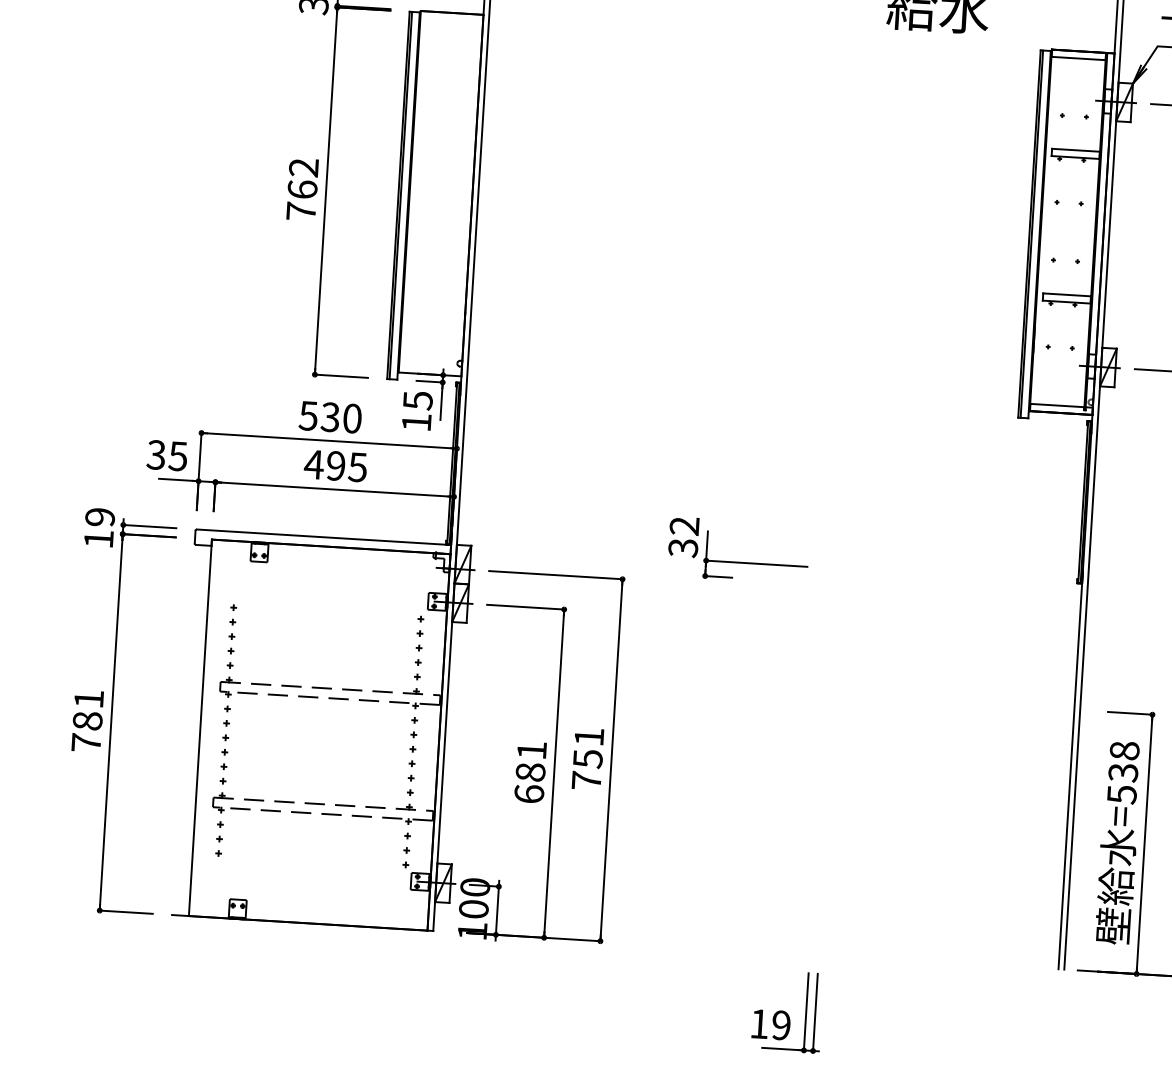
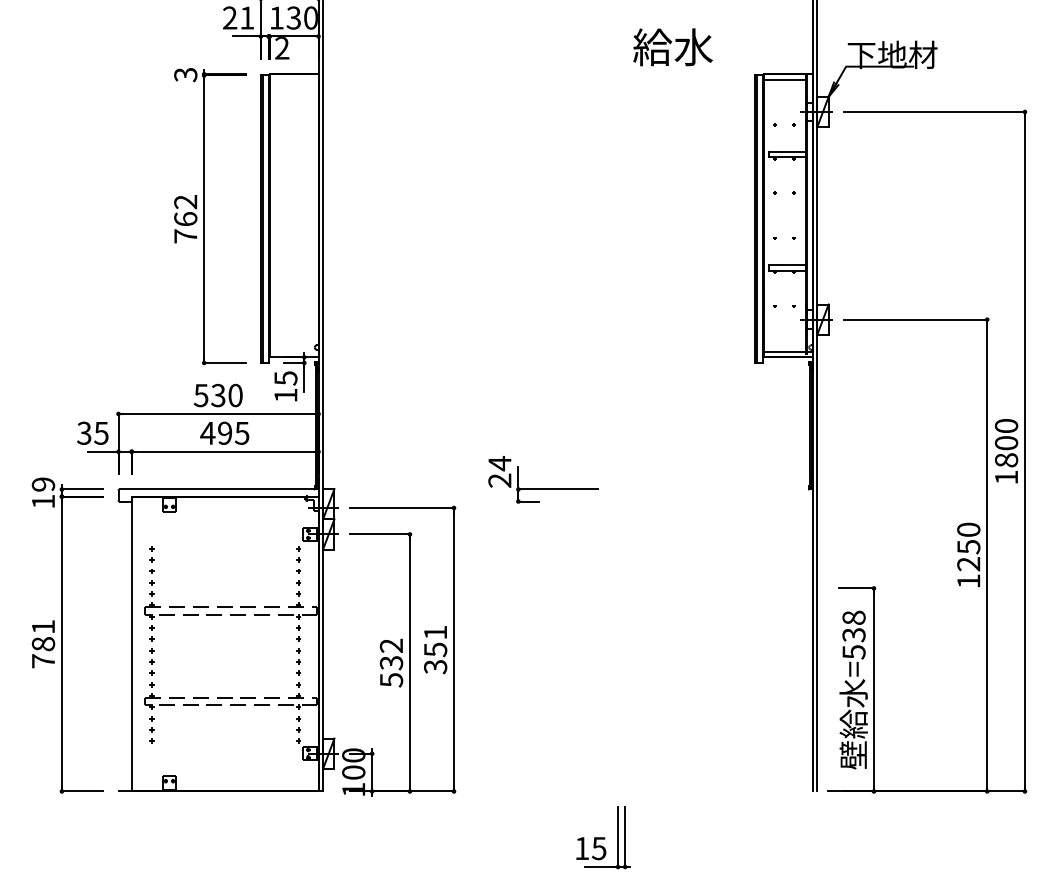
text: (683, 537) -> (499, 472), 32 -> 24
text: (530, 771) -> (391, 662), 681 -> 532
text: (586, 780) -> (435, 666), 751 -> 351
text: (780, 1025) -> (598, 848), 19 -> 15

